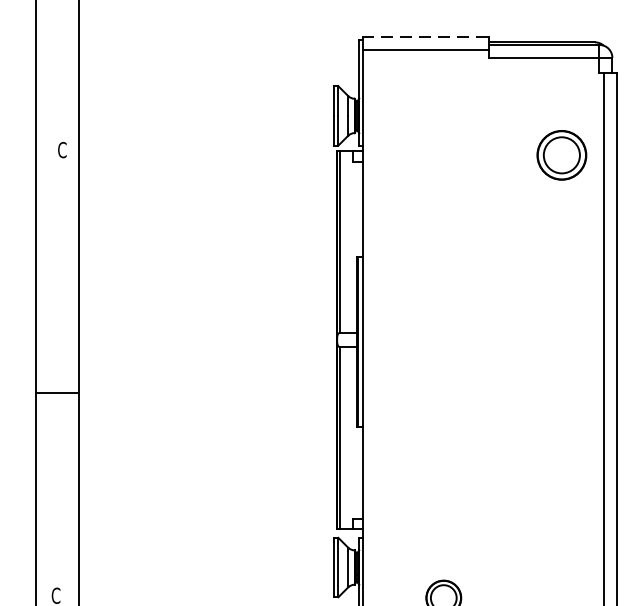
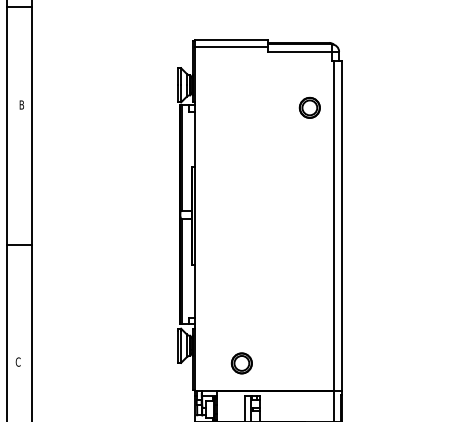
line: (424, 36) -> (230, 39), dashed -> solid
text: (61, 149) -> (21, 104), C -> B
part: (561, 154) -> (309, 107), size x0.71

